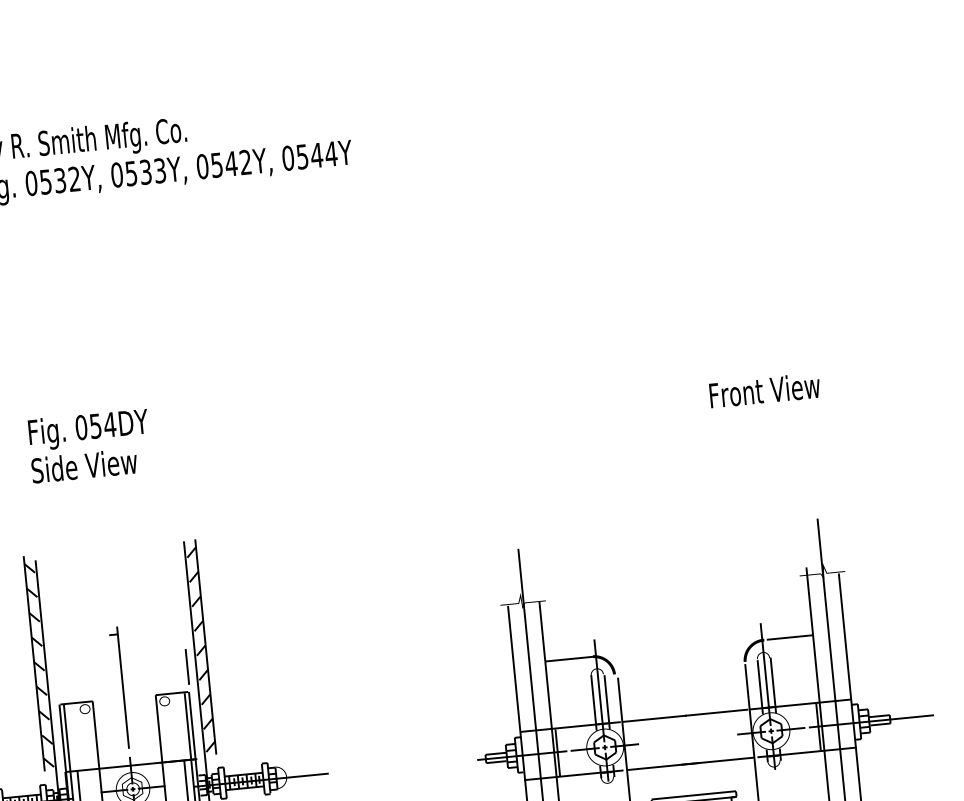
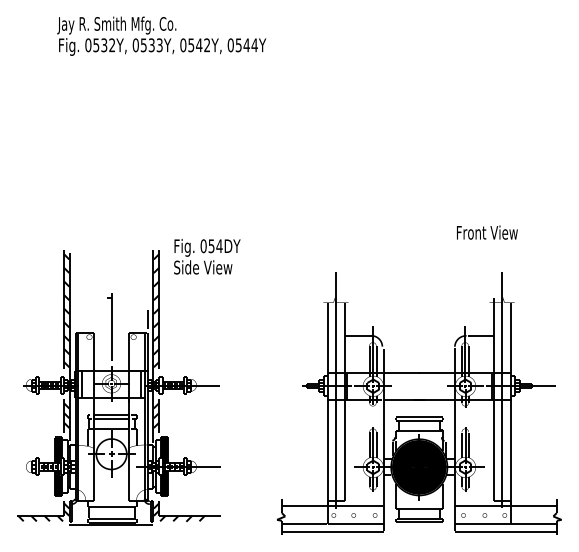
text: (765, 390) -> (487, 232), moved
text: (90, 445) -> (207, 256), moved

